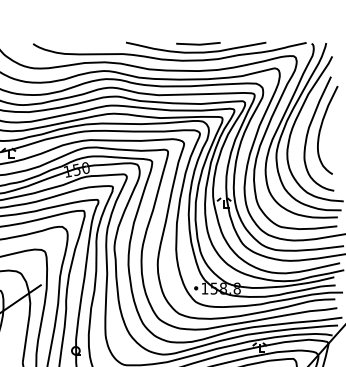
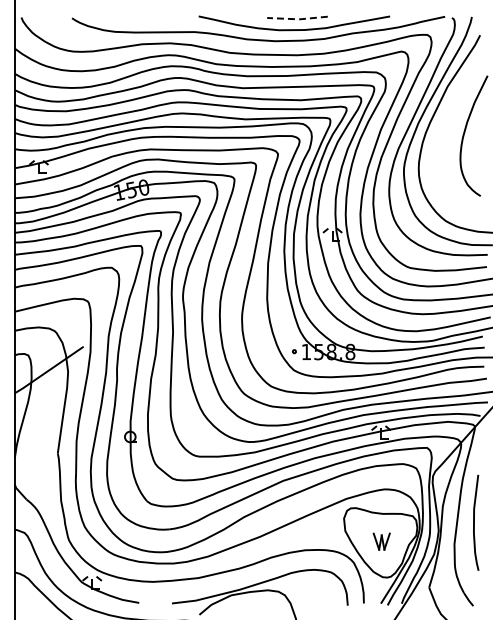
line: (198, 44) -> (297, 19), solid -> dashed
curve: (309, 130) -> (448, 136), removed

